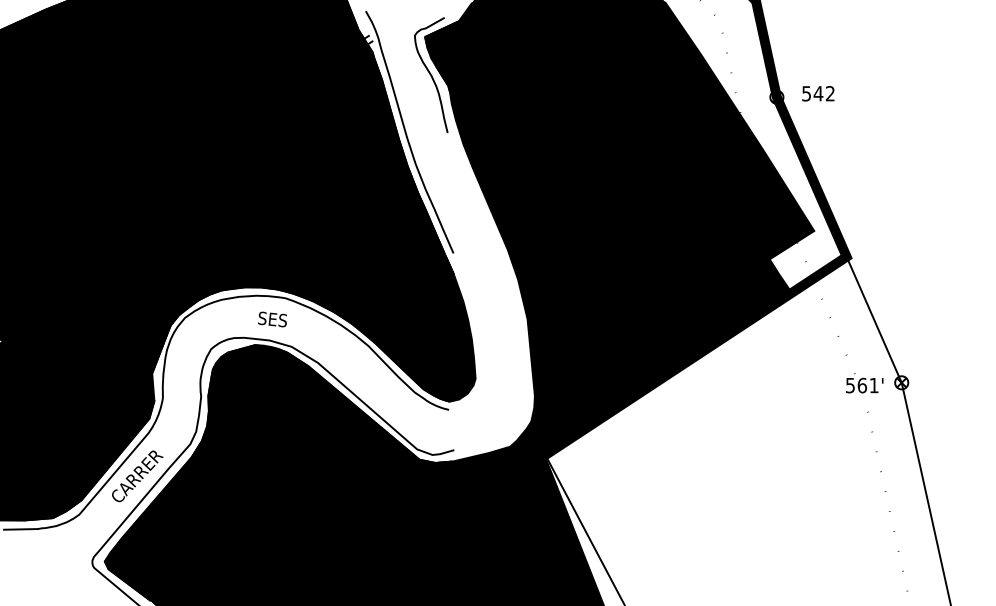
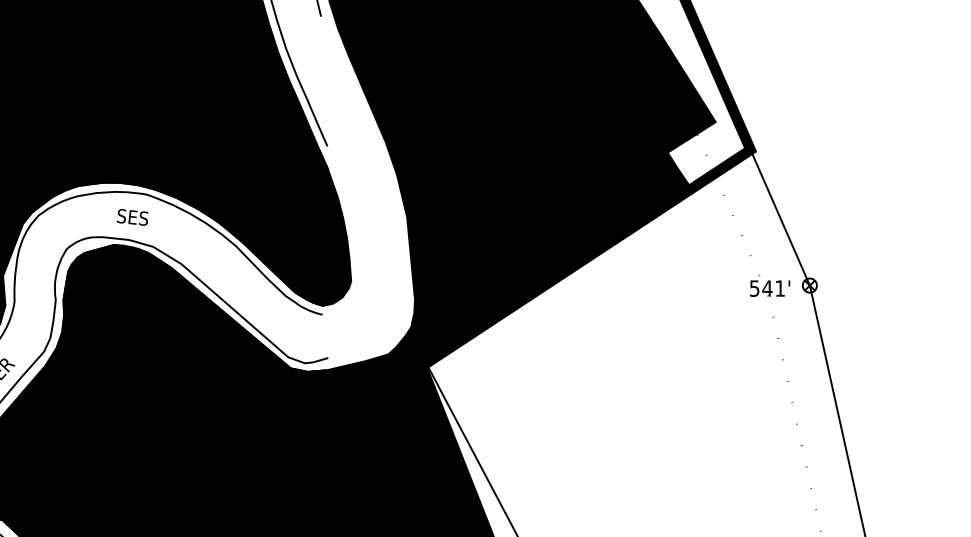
text: (862, 385) -> (767, 288), 561' -> 541'

